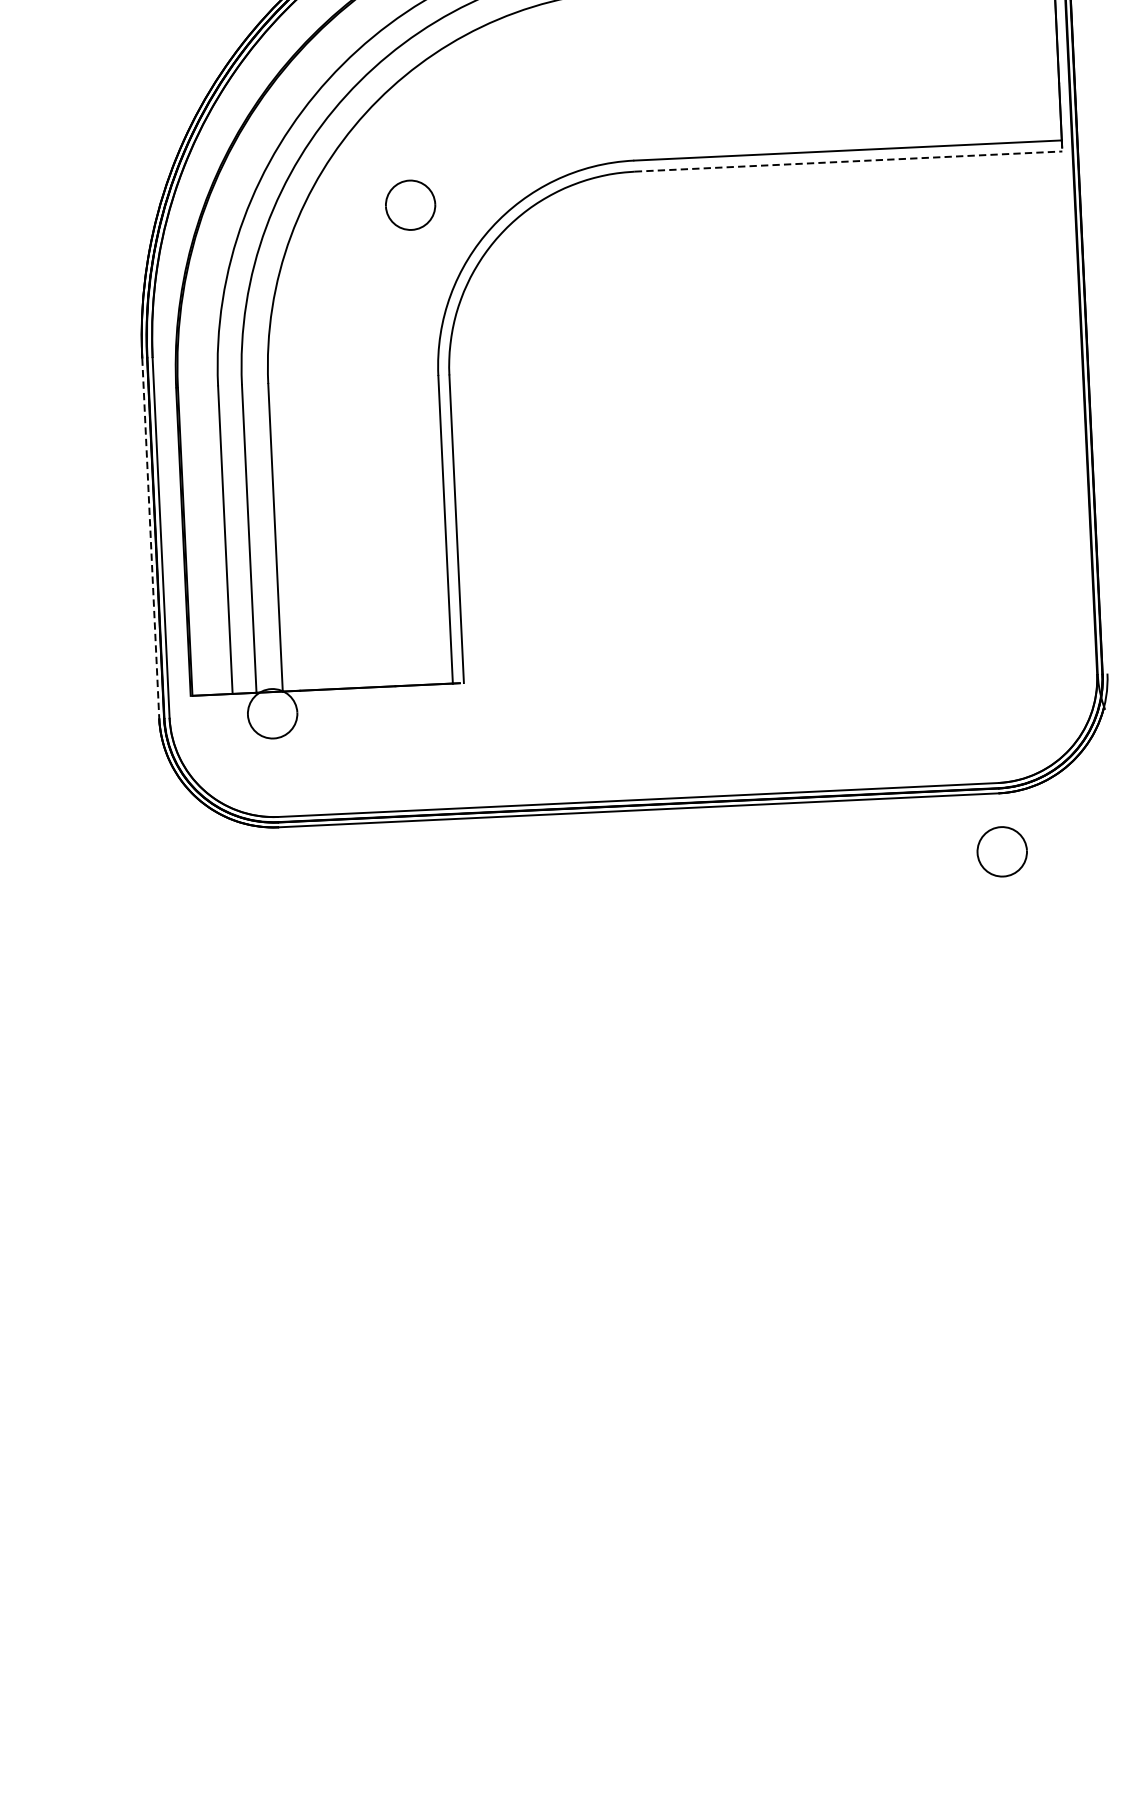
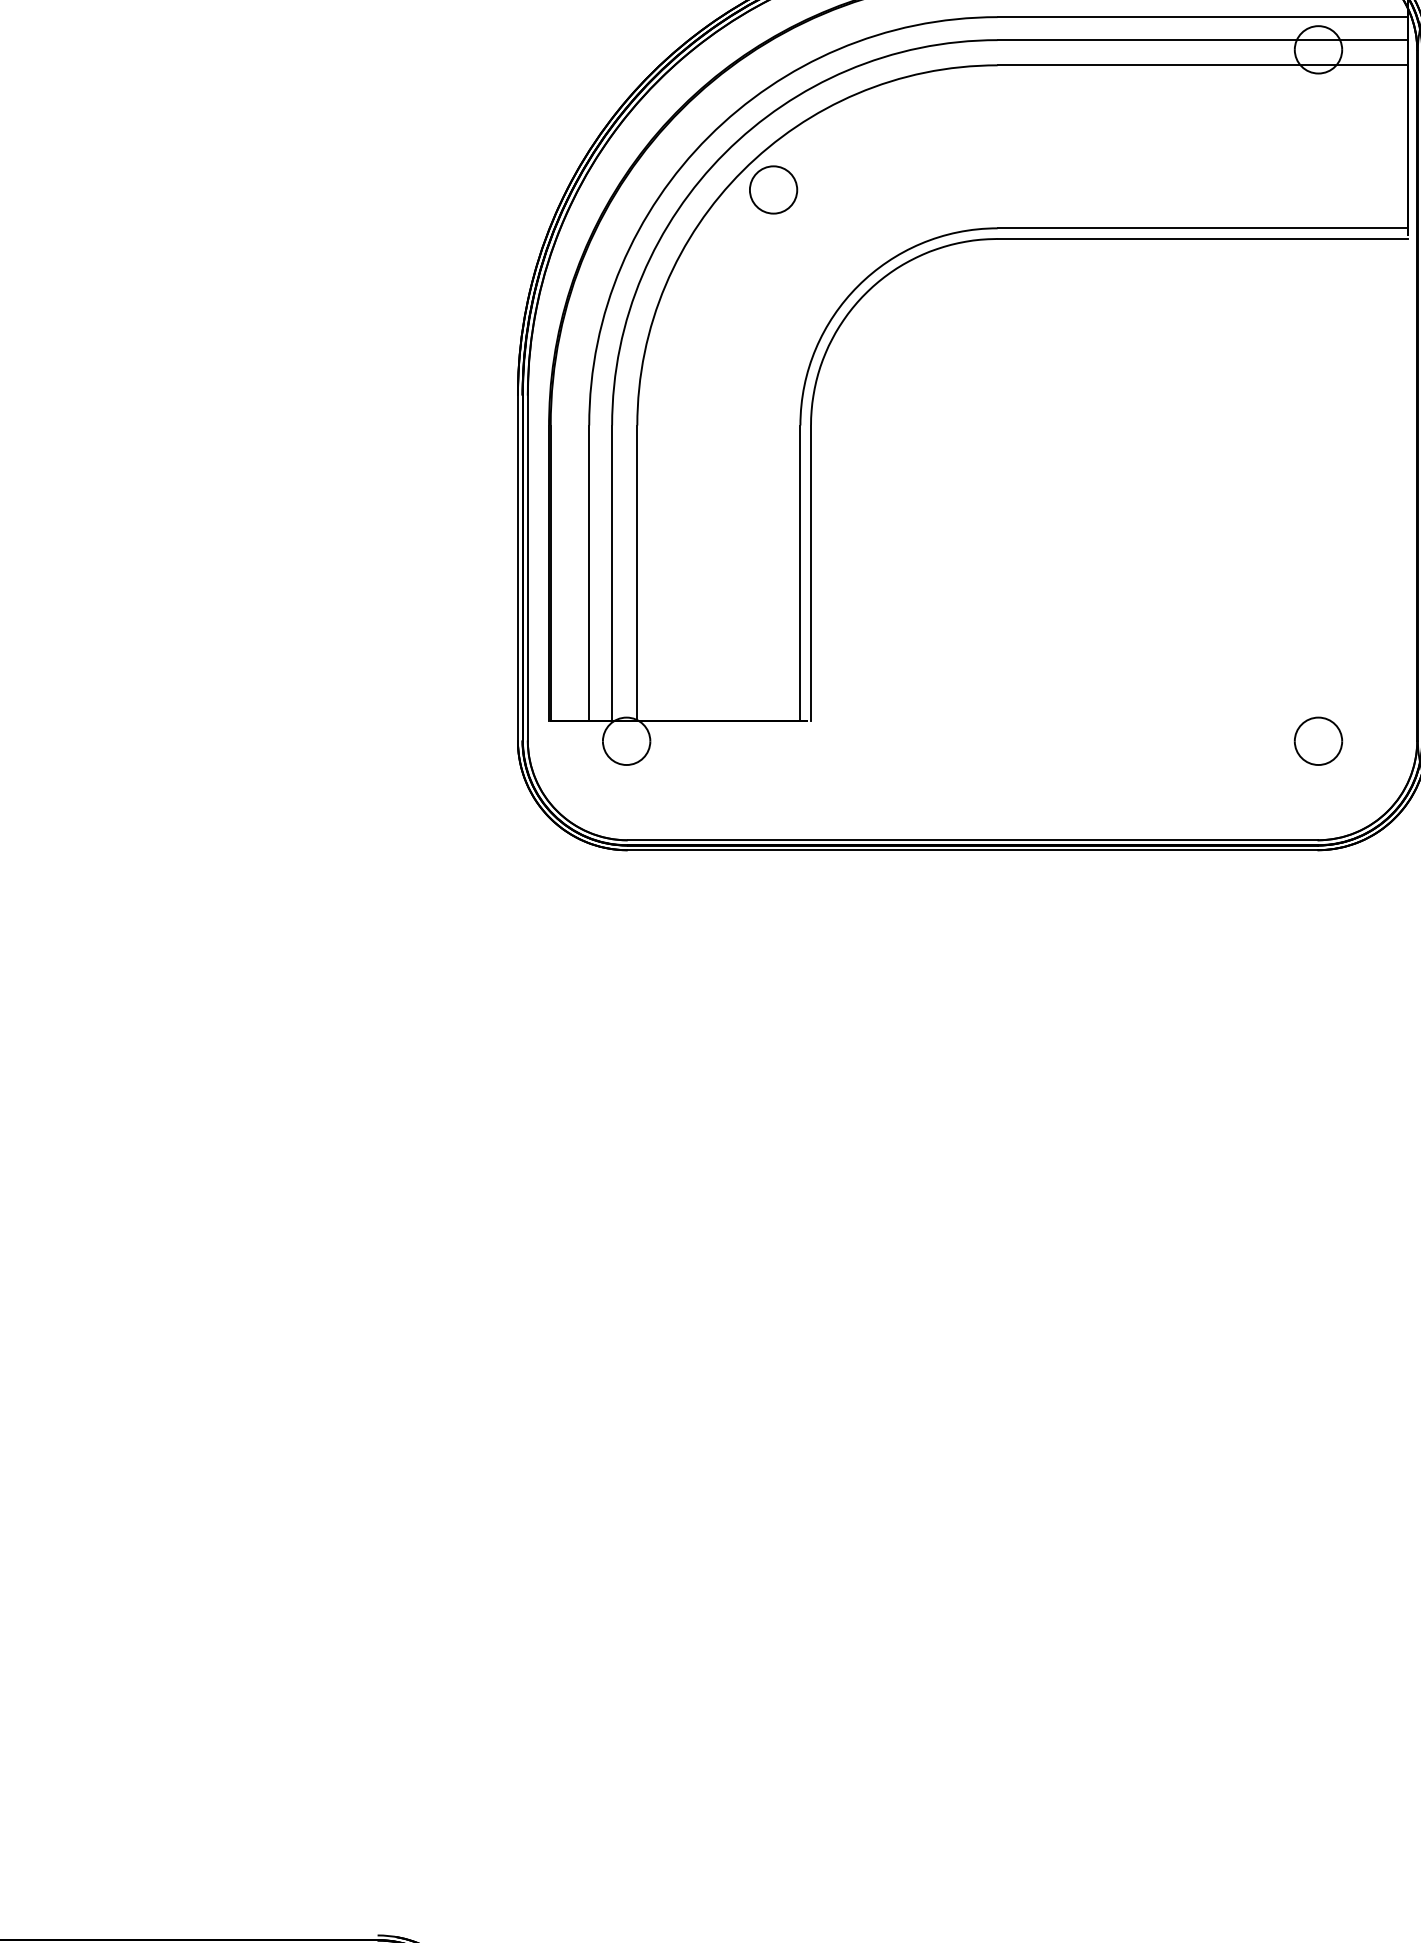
line: (848, 161) -> (1202, 238), dashed -> solid
part: (410, 204) -> (773, 189), moved
line: (150, 538) -> (517, 568), dashed -> solid
part: (1002, 850) -> (1318, 740), moved

